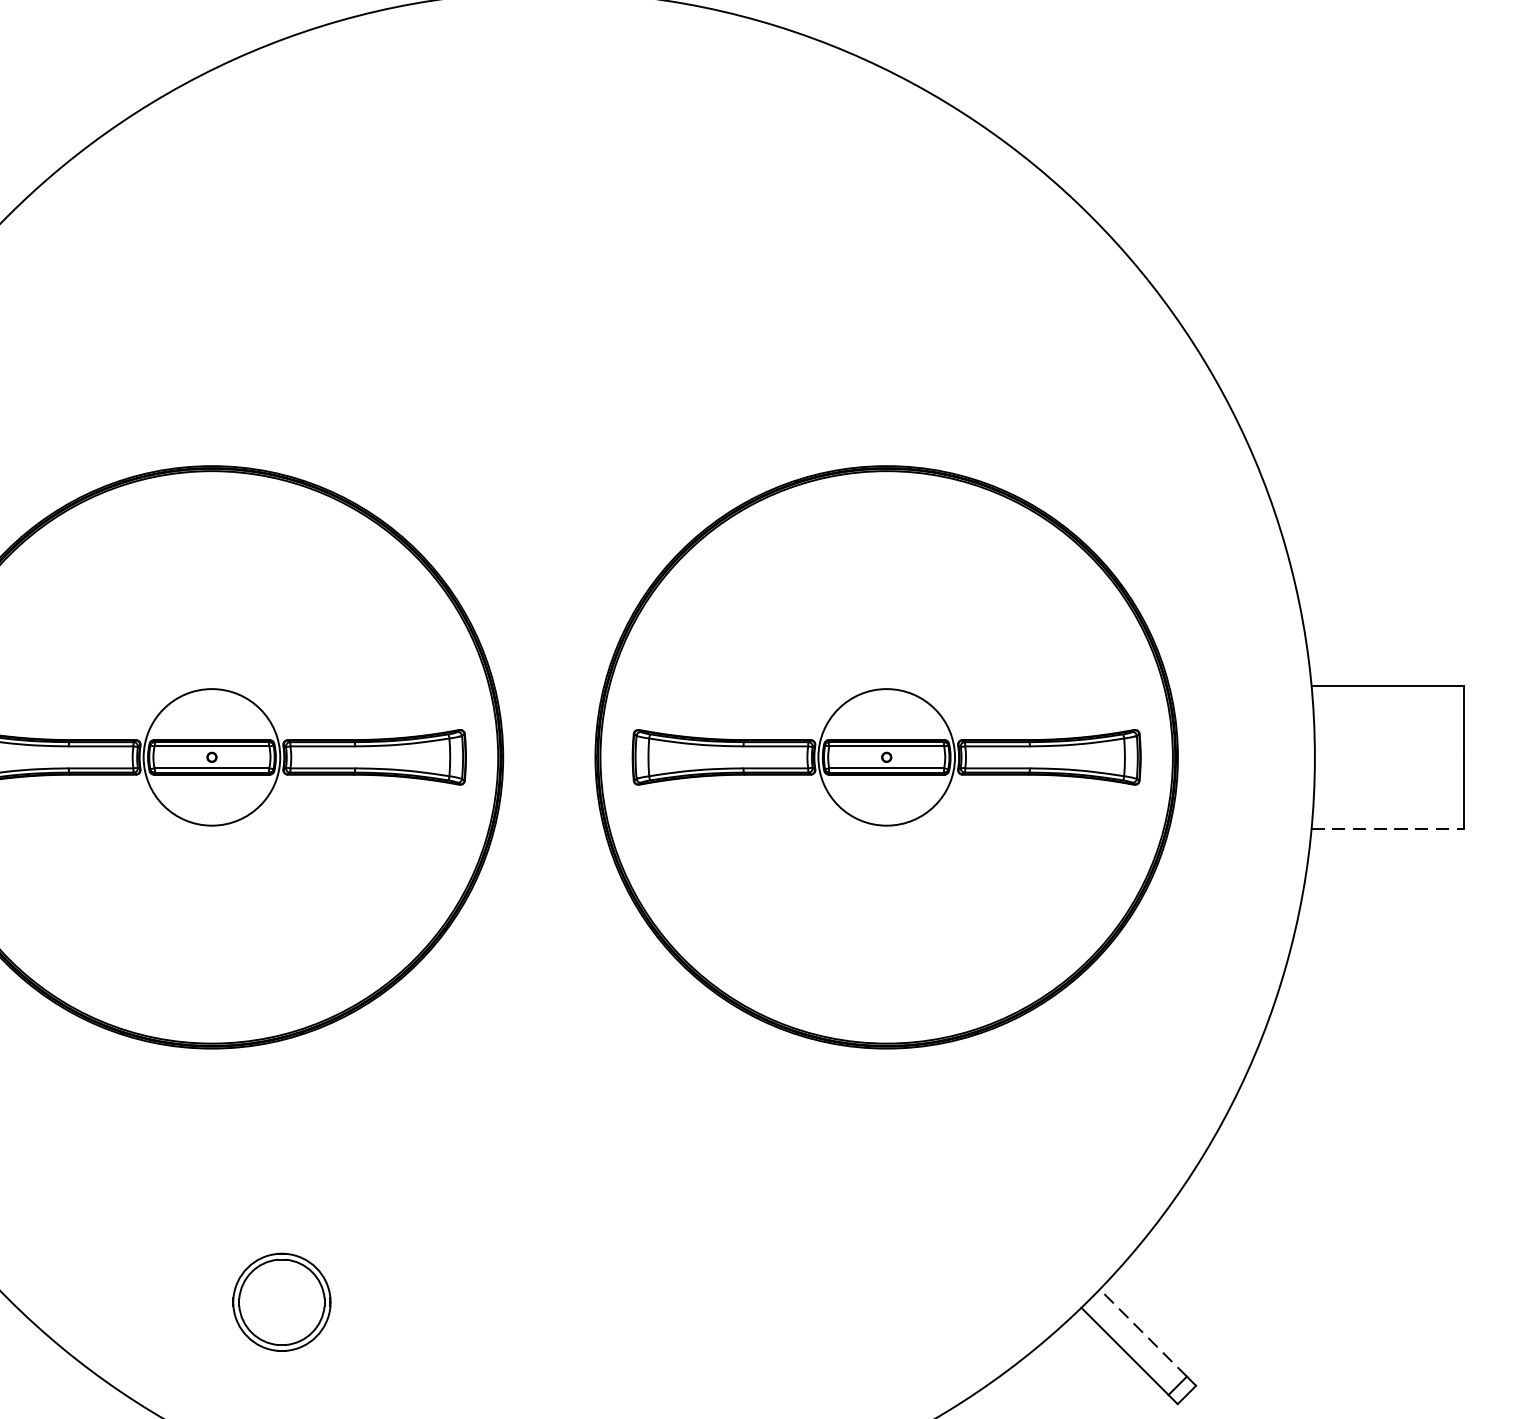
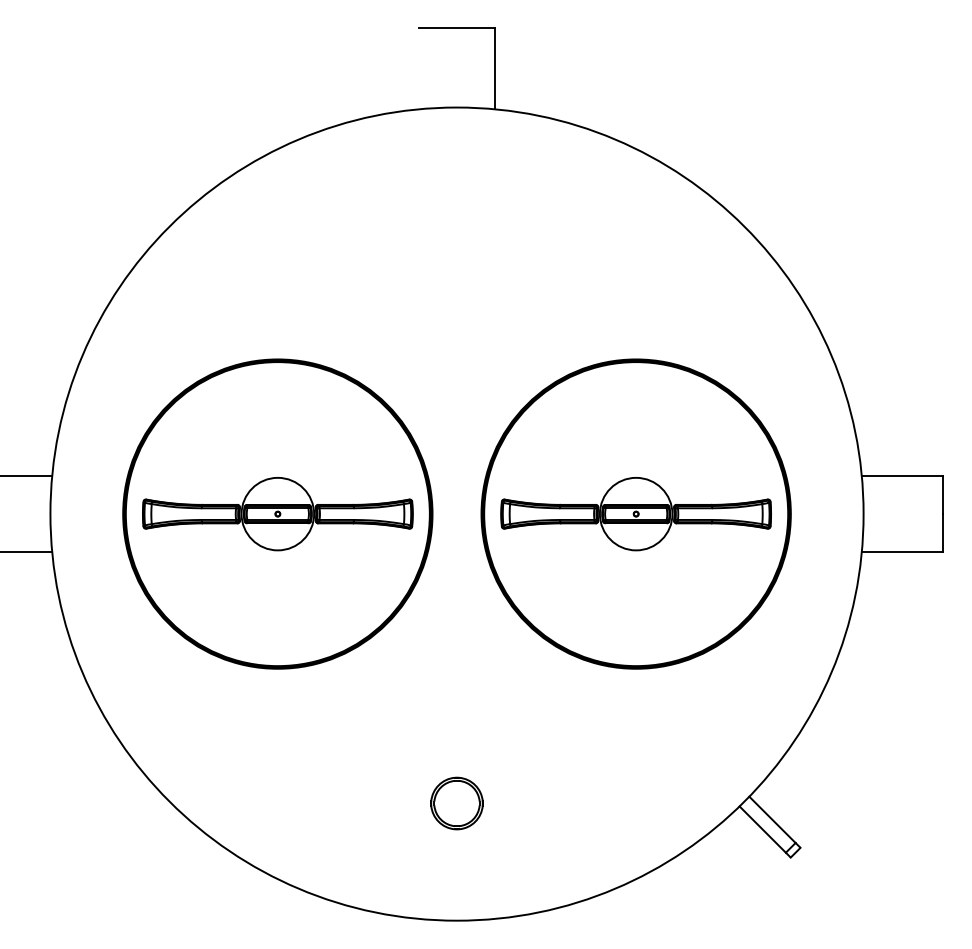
line: (1388, 829) -> (902, 552), dashed -> solid
part: (280, 1302) -> (456, 803), moved
line: (1143, 1332) -> (772, 819), dashed -> solid

